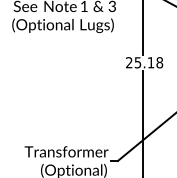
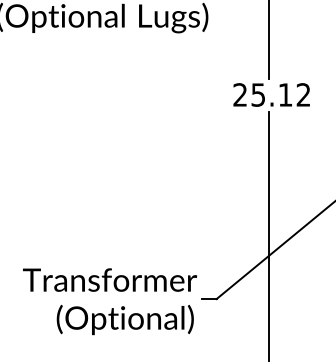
text: (159, 62) -> (303, 94), 25.18 -> 25.12

